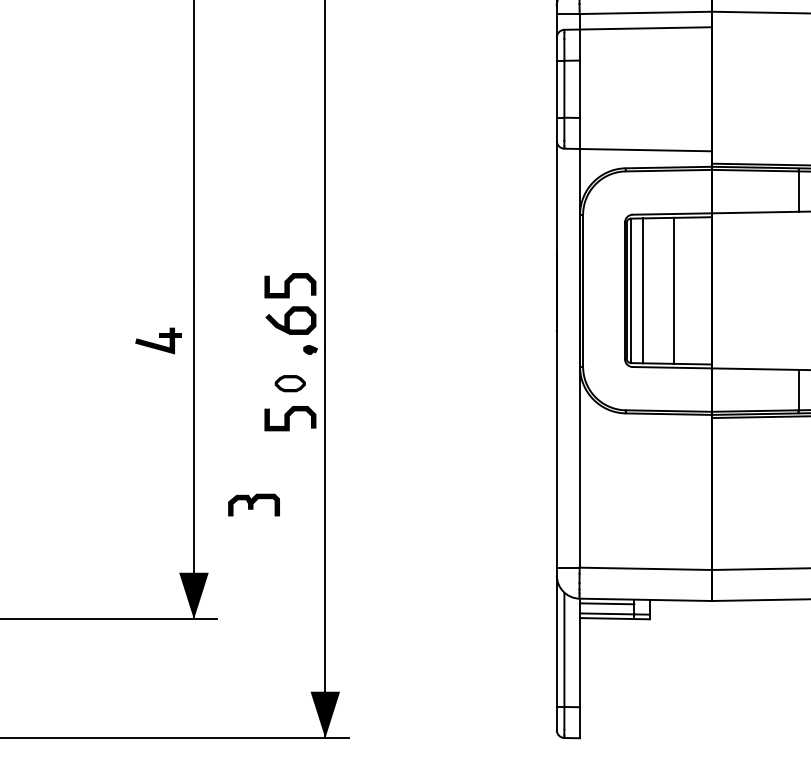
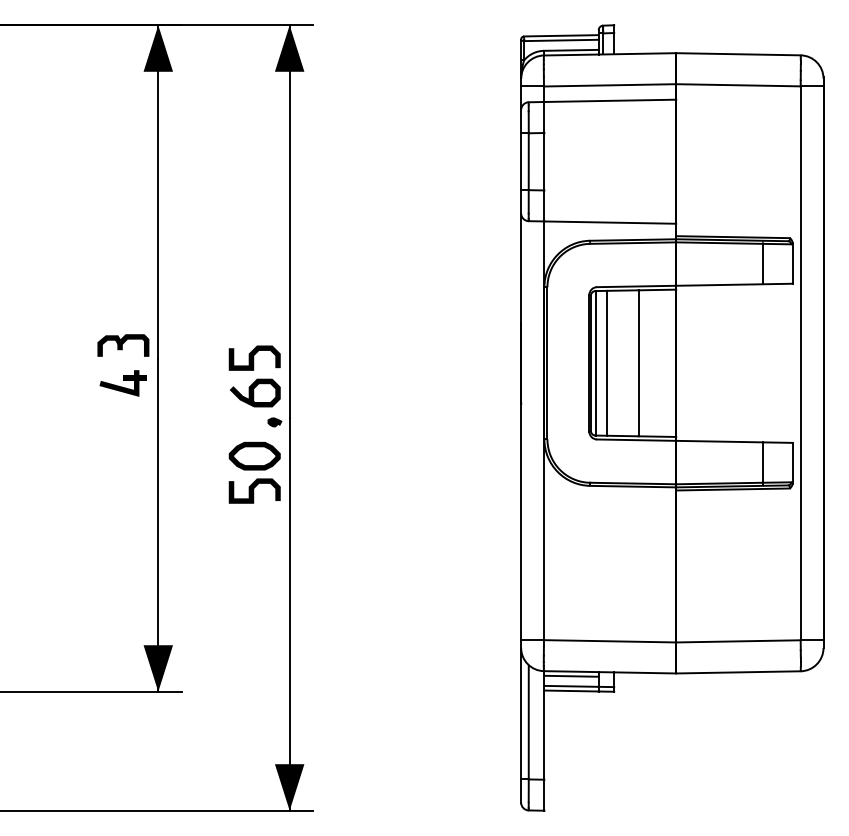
part: (158, 341) -> (122, 383), moved
part: (290, 383) -> (254, 455), size x1.67
part: (254, 505) -> (123, 345), moved

